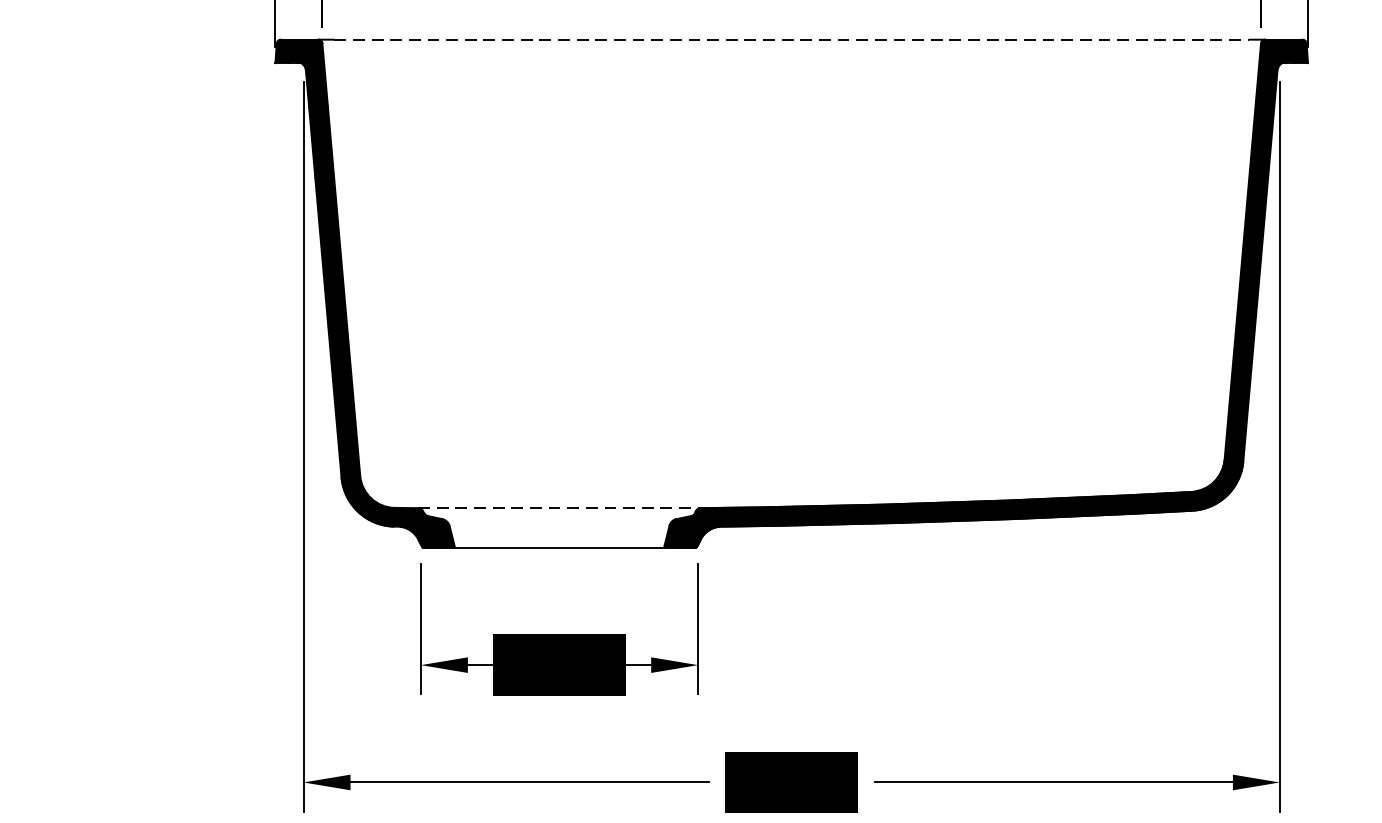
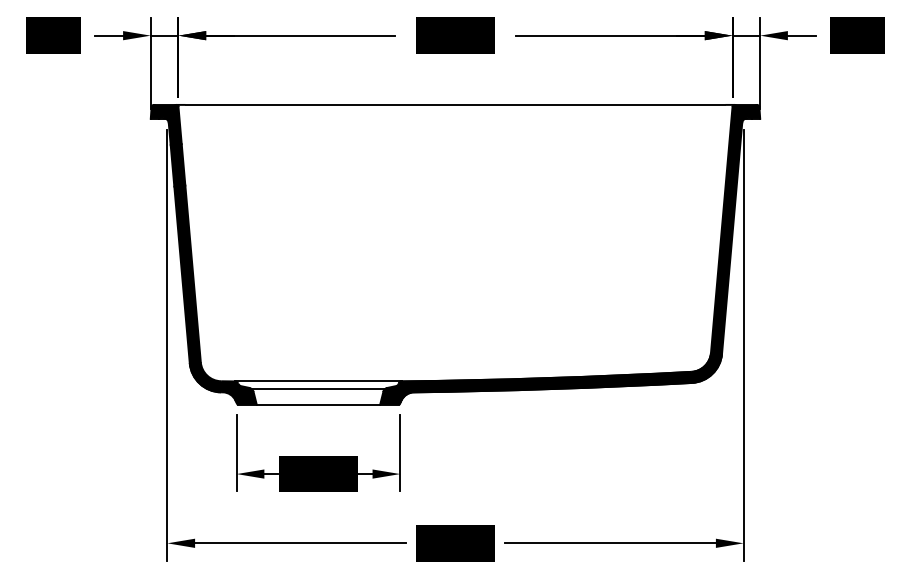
line: (791, 38) -> (455, 104), dashed -> solid
line: (559, 508) -> (318, 381), dashed -> solid
line: (559, 521) -> (318, 389), added

